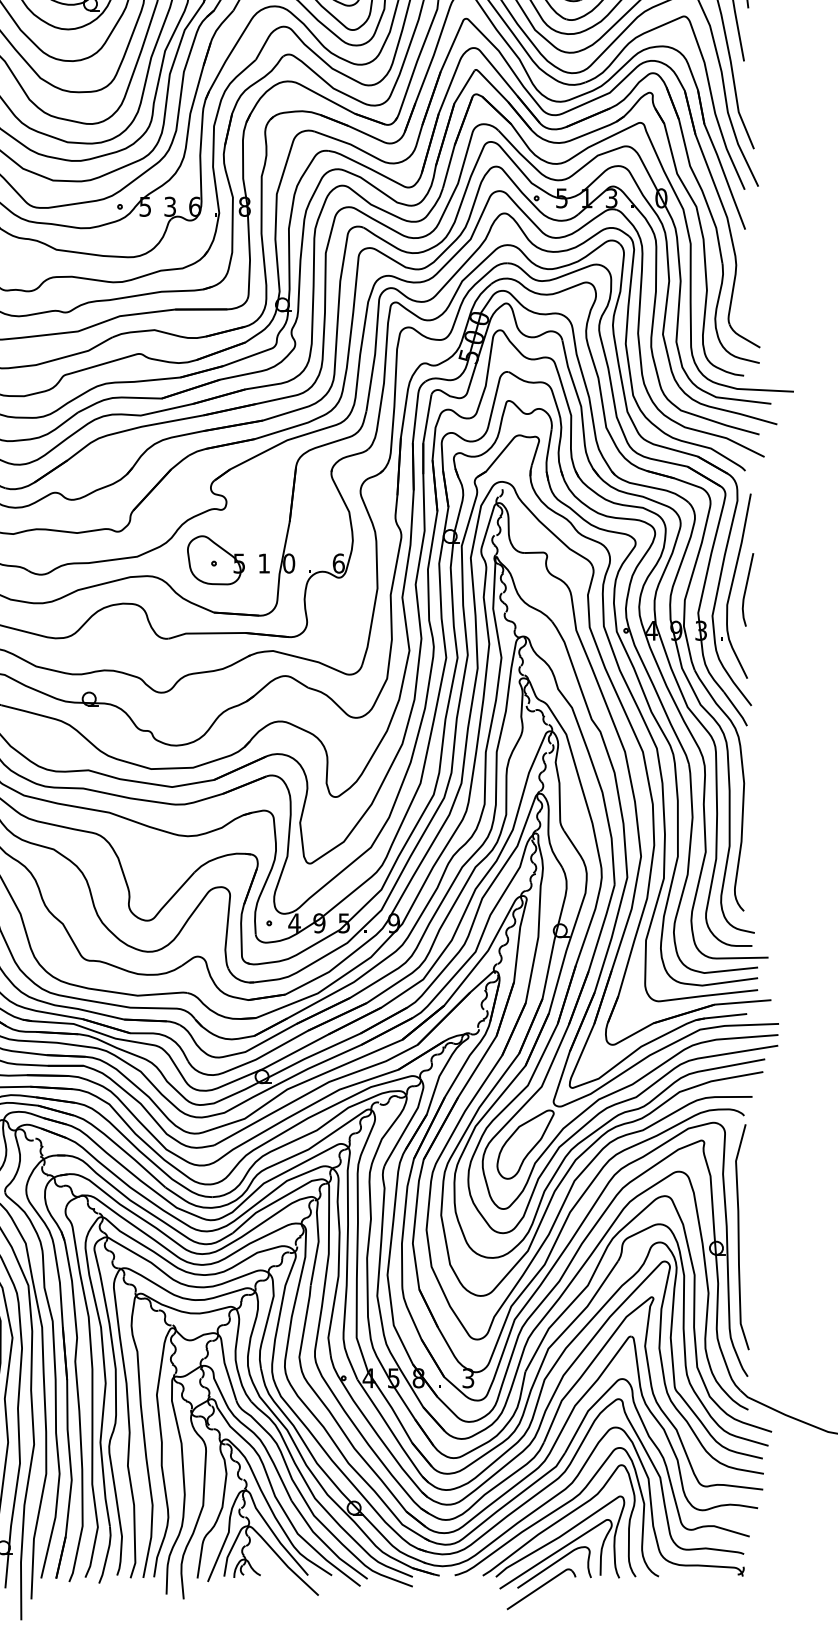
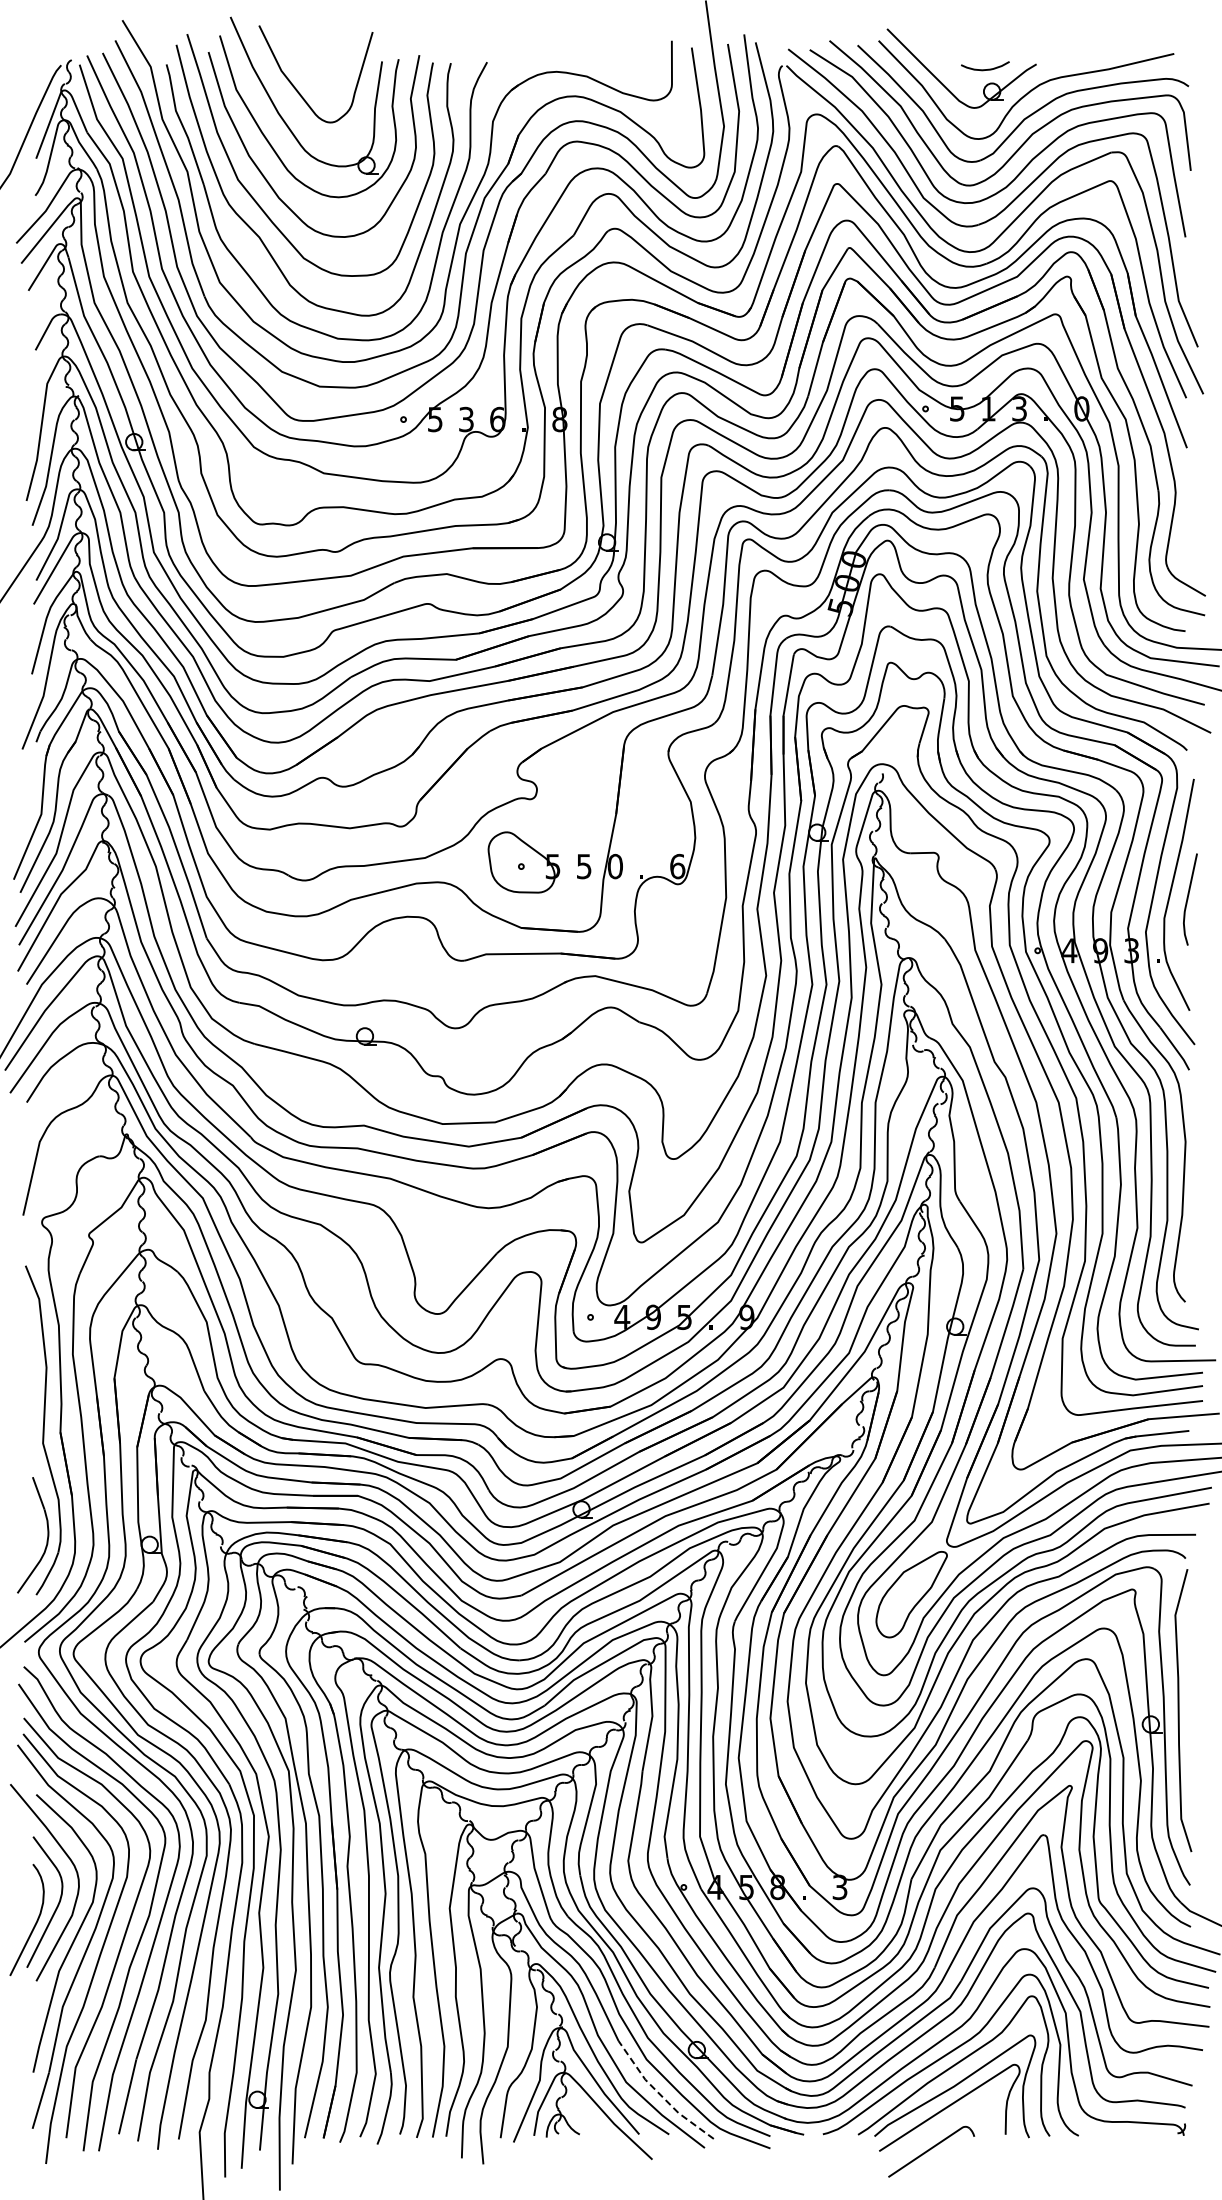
text: (264, 563) -> (584, 866), 1 -> 5
line: (325, 1544) -> (660, 2095), solid -> dashed
curve: (553, 1565) -> (946, 2121), removed

